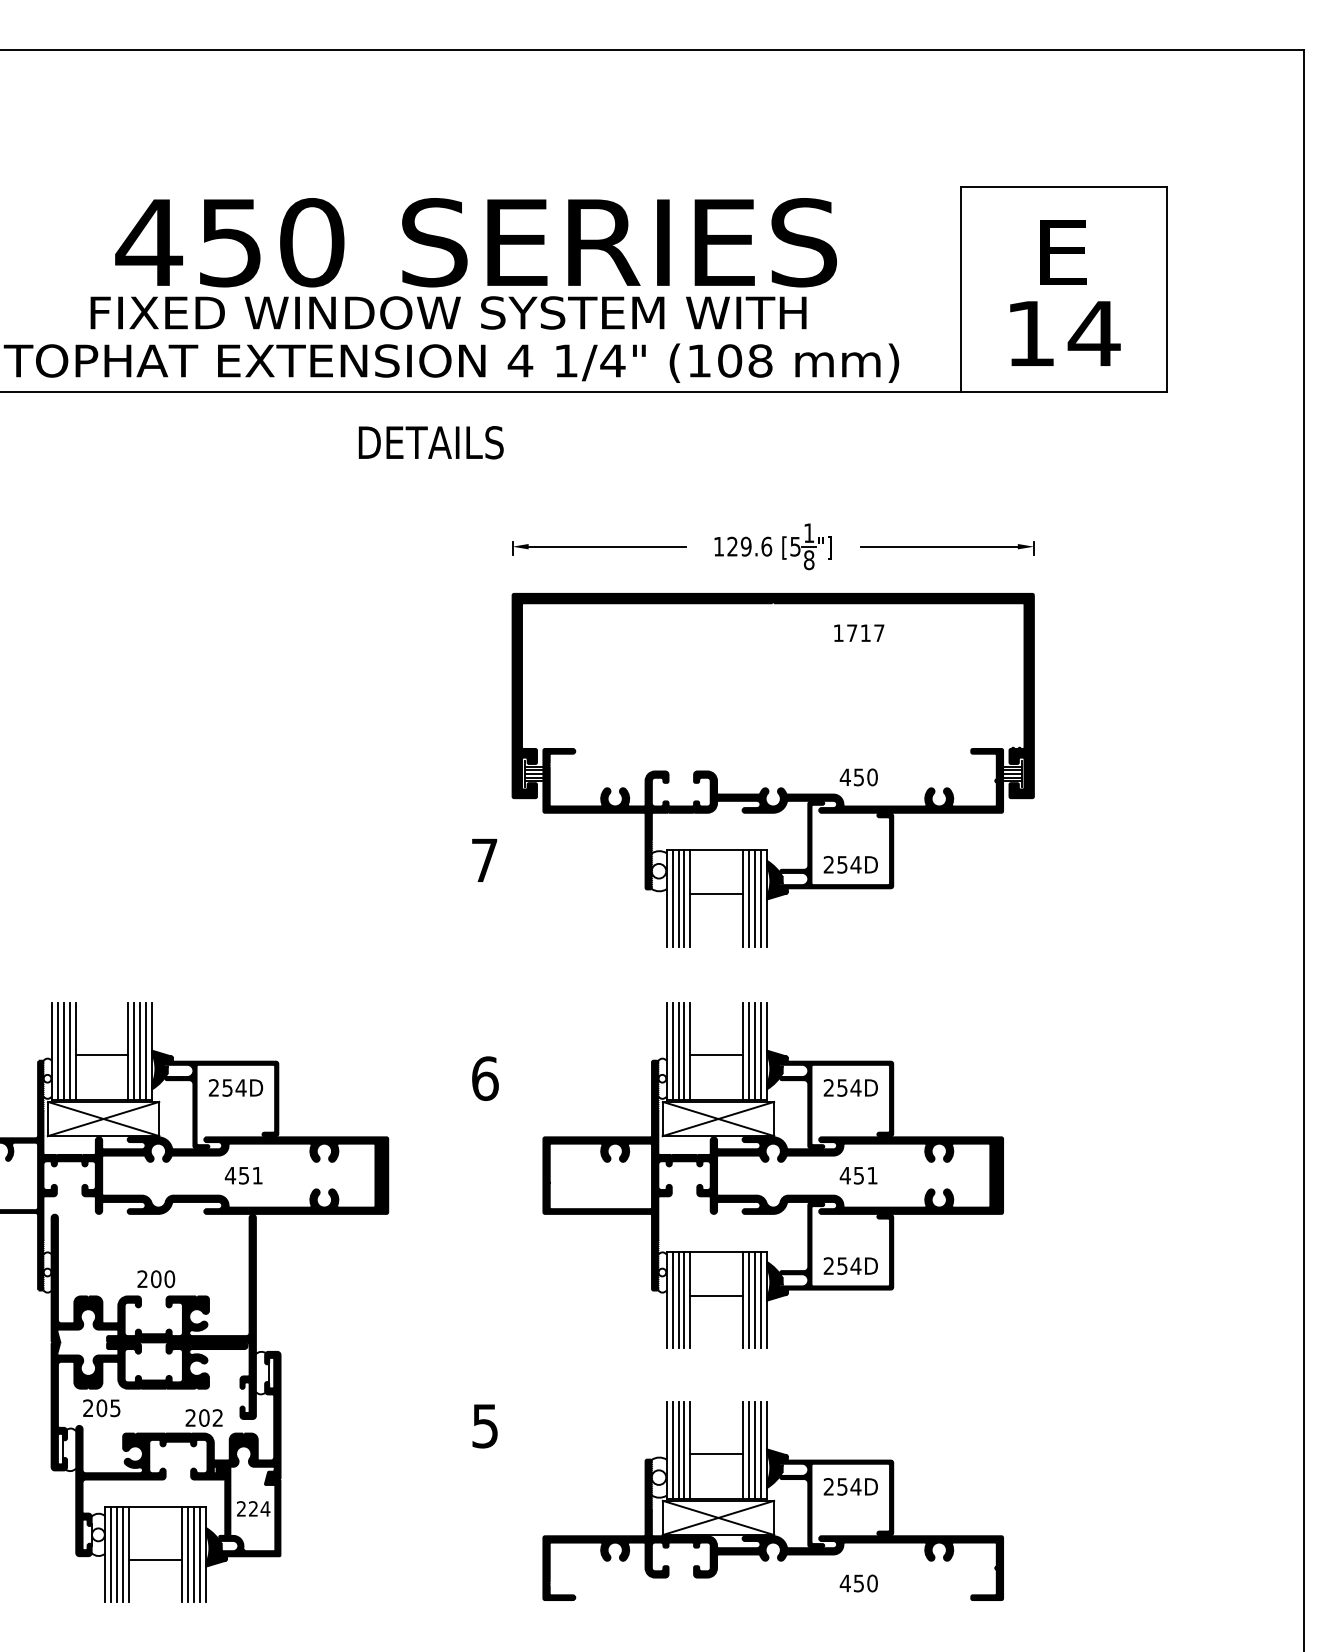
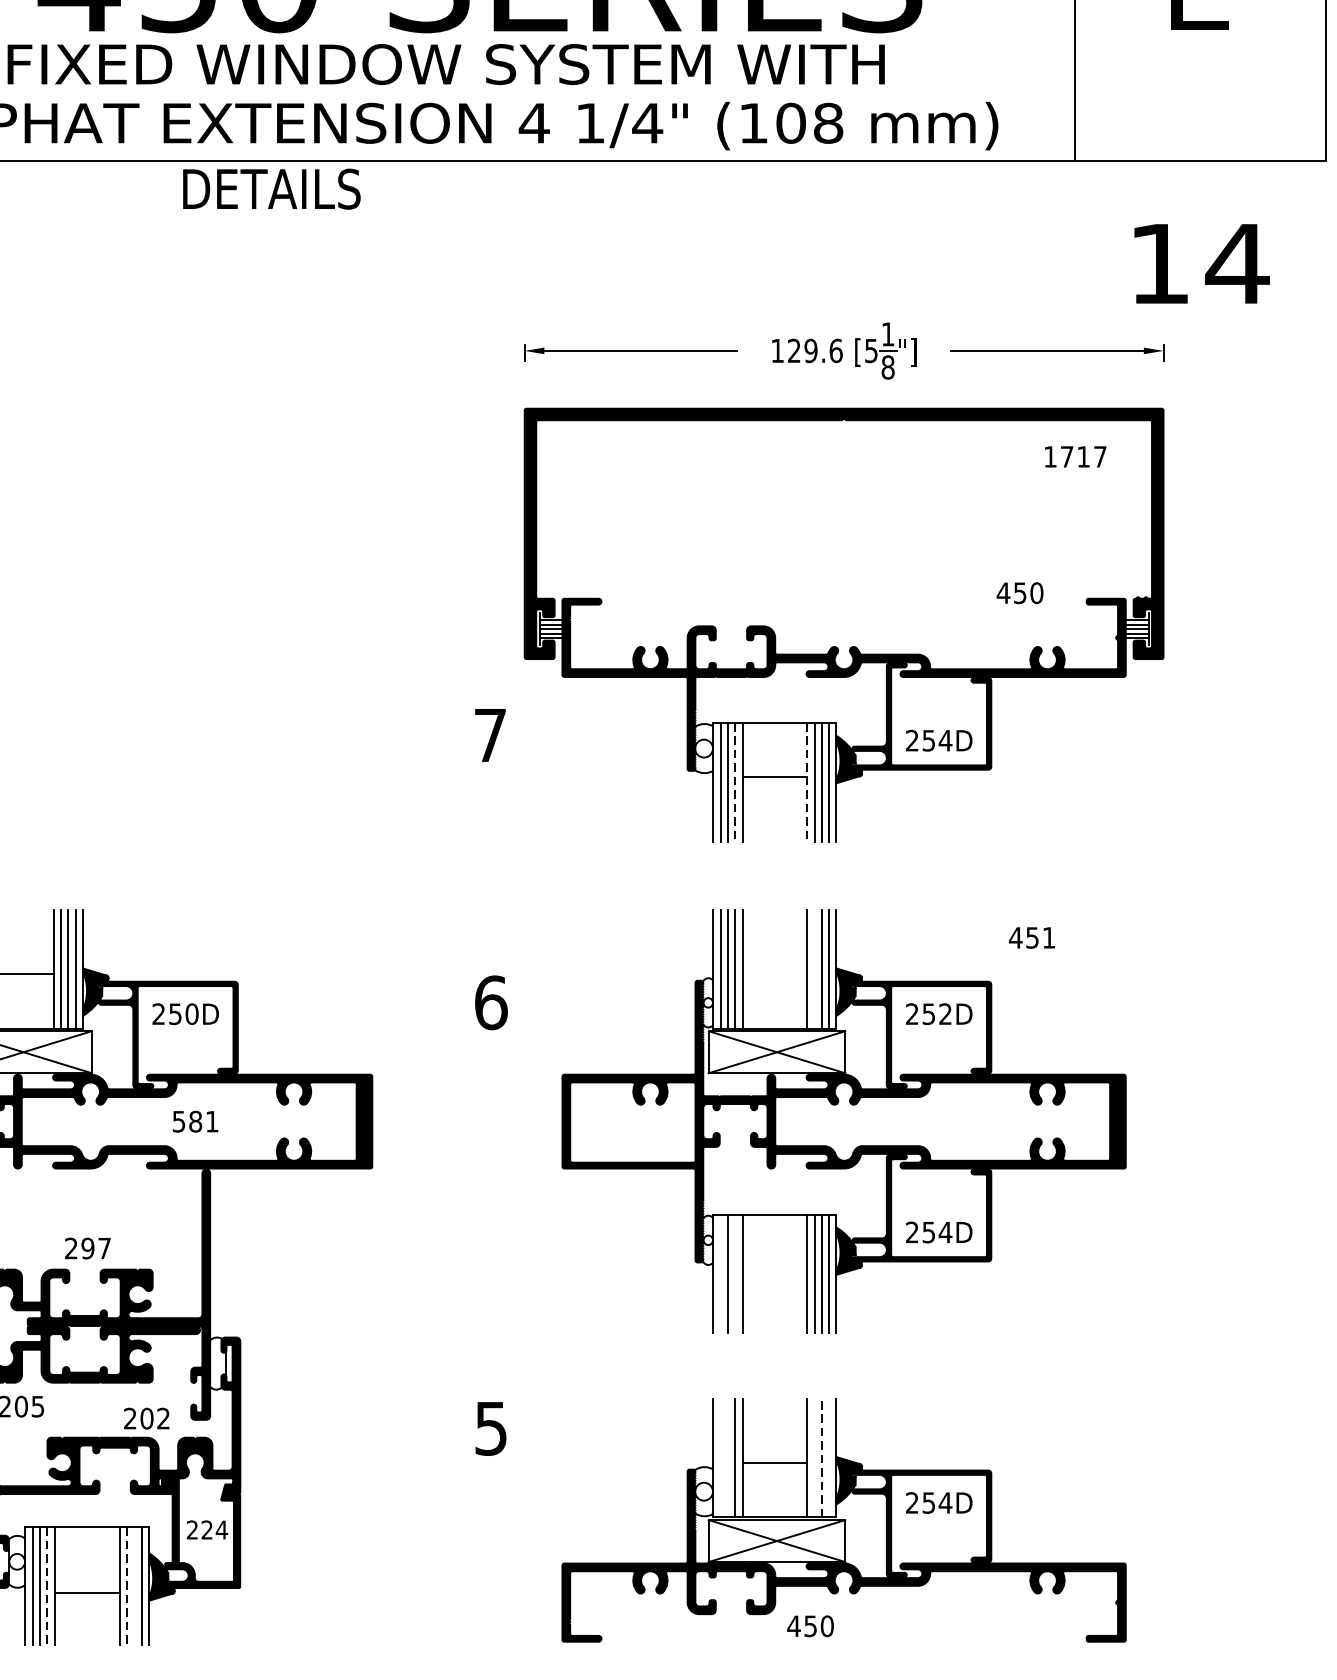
text: (1065, 333) -> (1202, 263), moved
text: (430, 442) -> (270, 188), moved
text: (859, 632) -> (1076, 456), moved
text: (858, 777) -> (1019, 593), moved
line: (684, 899) -> (735, 783), solid -> dashed
line: (743, 899) -> (807, 783), solid -> dashed
line: (749, 1050) -> (815, 968), removed
line: (716, 1055) -> (774, 974), removed
text: (240, 1087) -> (191, 1013), 254D -> 250D
text: (855, 1087) -> (944, 1013), 254D -> 252D
text: (236, 1175) -> (186, 1121), 451 -> 581
text: (858, 1175) -> (1031, 937), moved
text: (162, 1279) -> (95, 1248), 200 -> 297
line: (716, 1295) -> (774, 1268), removed
line: (672, 1299) -> (720, 1273), removed
line: (684, 1299) -> (735, 1273), removed
line: (672, 1449) -> (720, 1457), removed
line: (678, 1449) -> (728, 1457), removed
line: (749, 1449) -> (815, 1457), removed
line: (755, 1449) -> (822, 1457), solid -> dashed
line: (760, 1449) -> (828, 1457), removed
line: (123, 1554) -> (47, 1585), solid -> dashed
line: (188, 1554) -> (127, 1585), solid -> dashed
line: (194, 1554) -> (134, 1585), removed
text: (858, 1583) -> (810, 1626), moved

